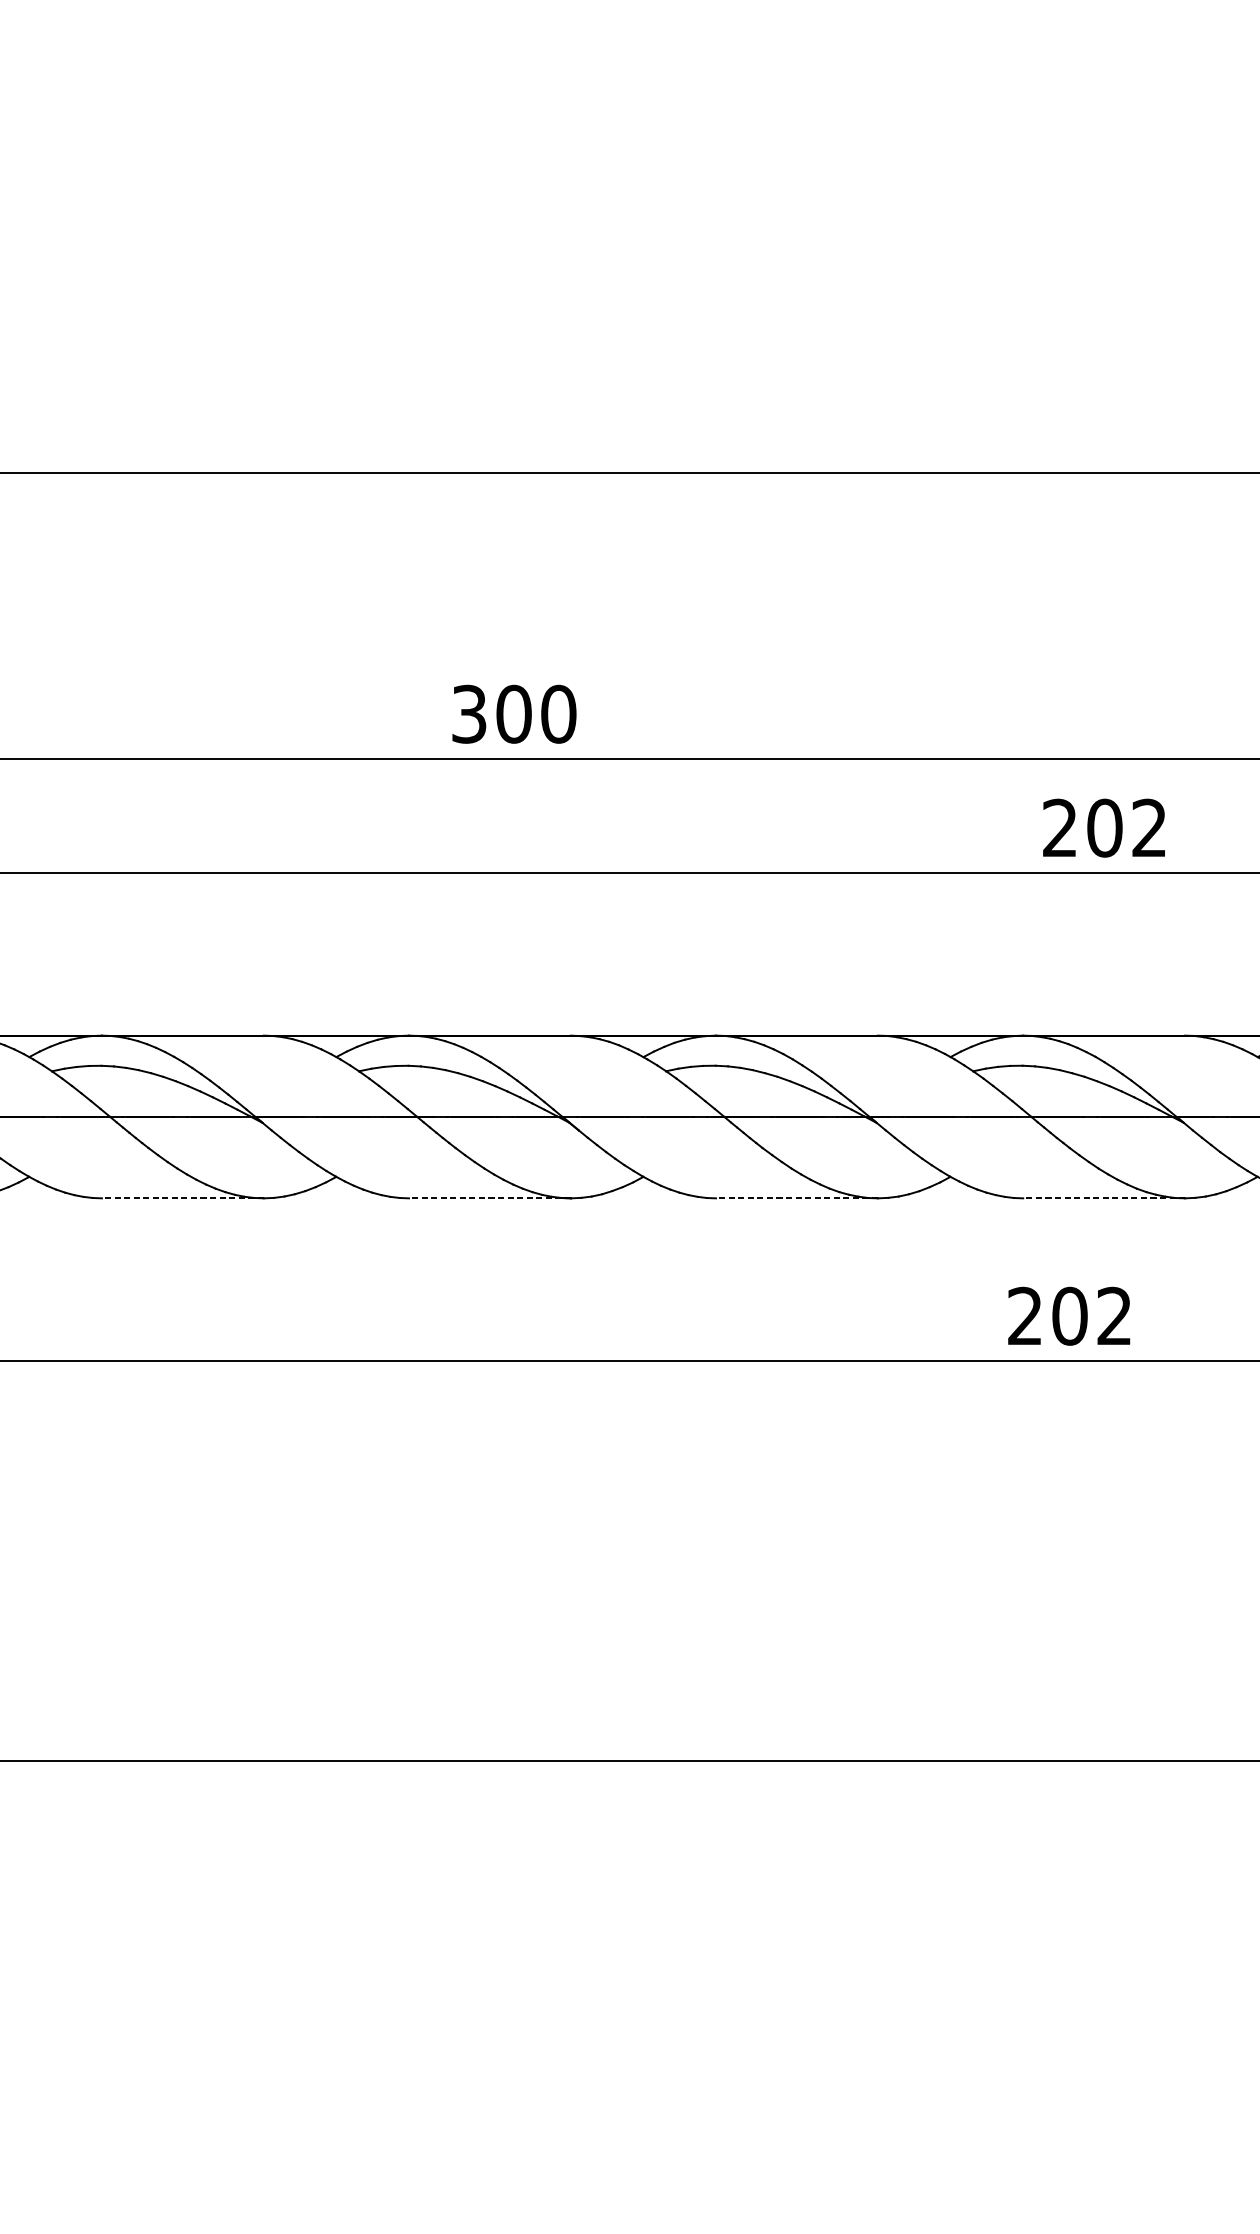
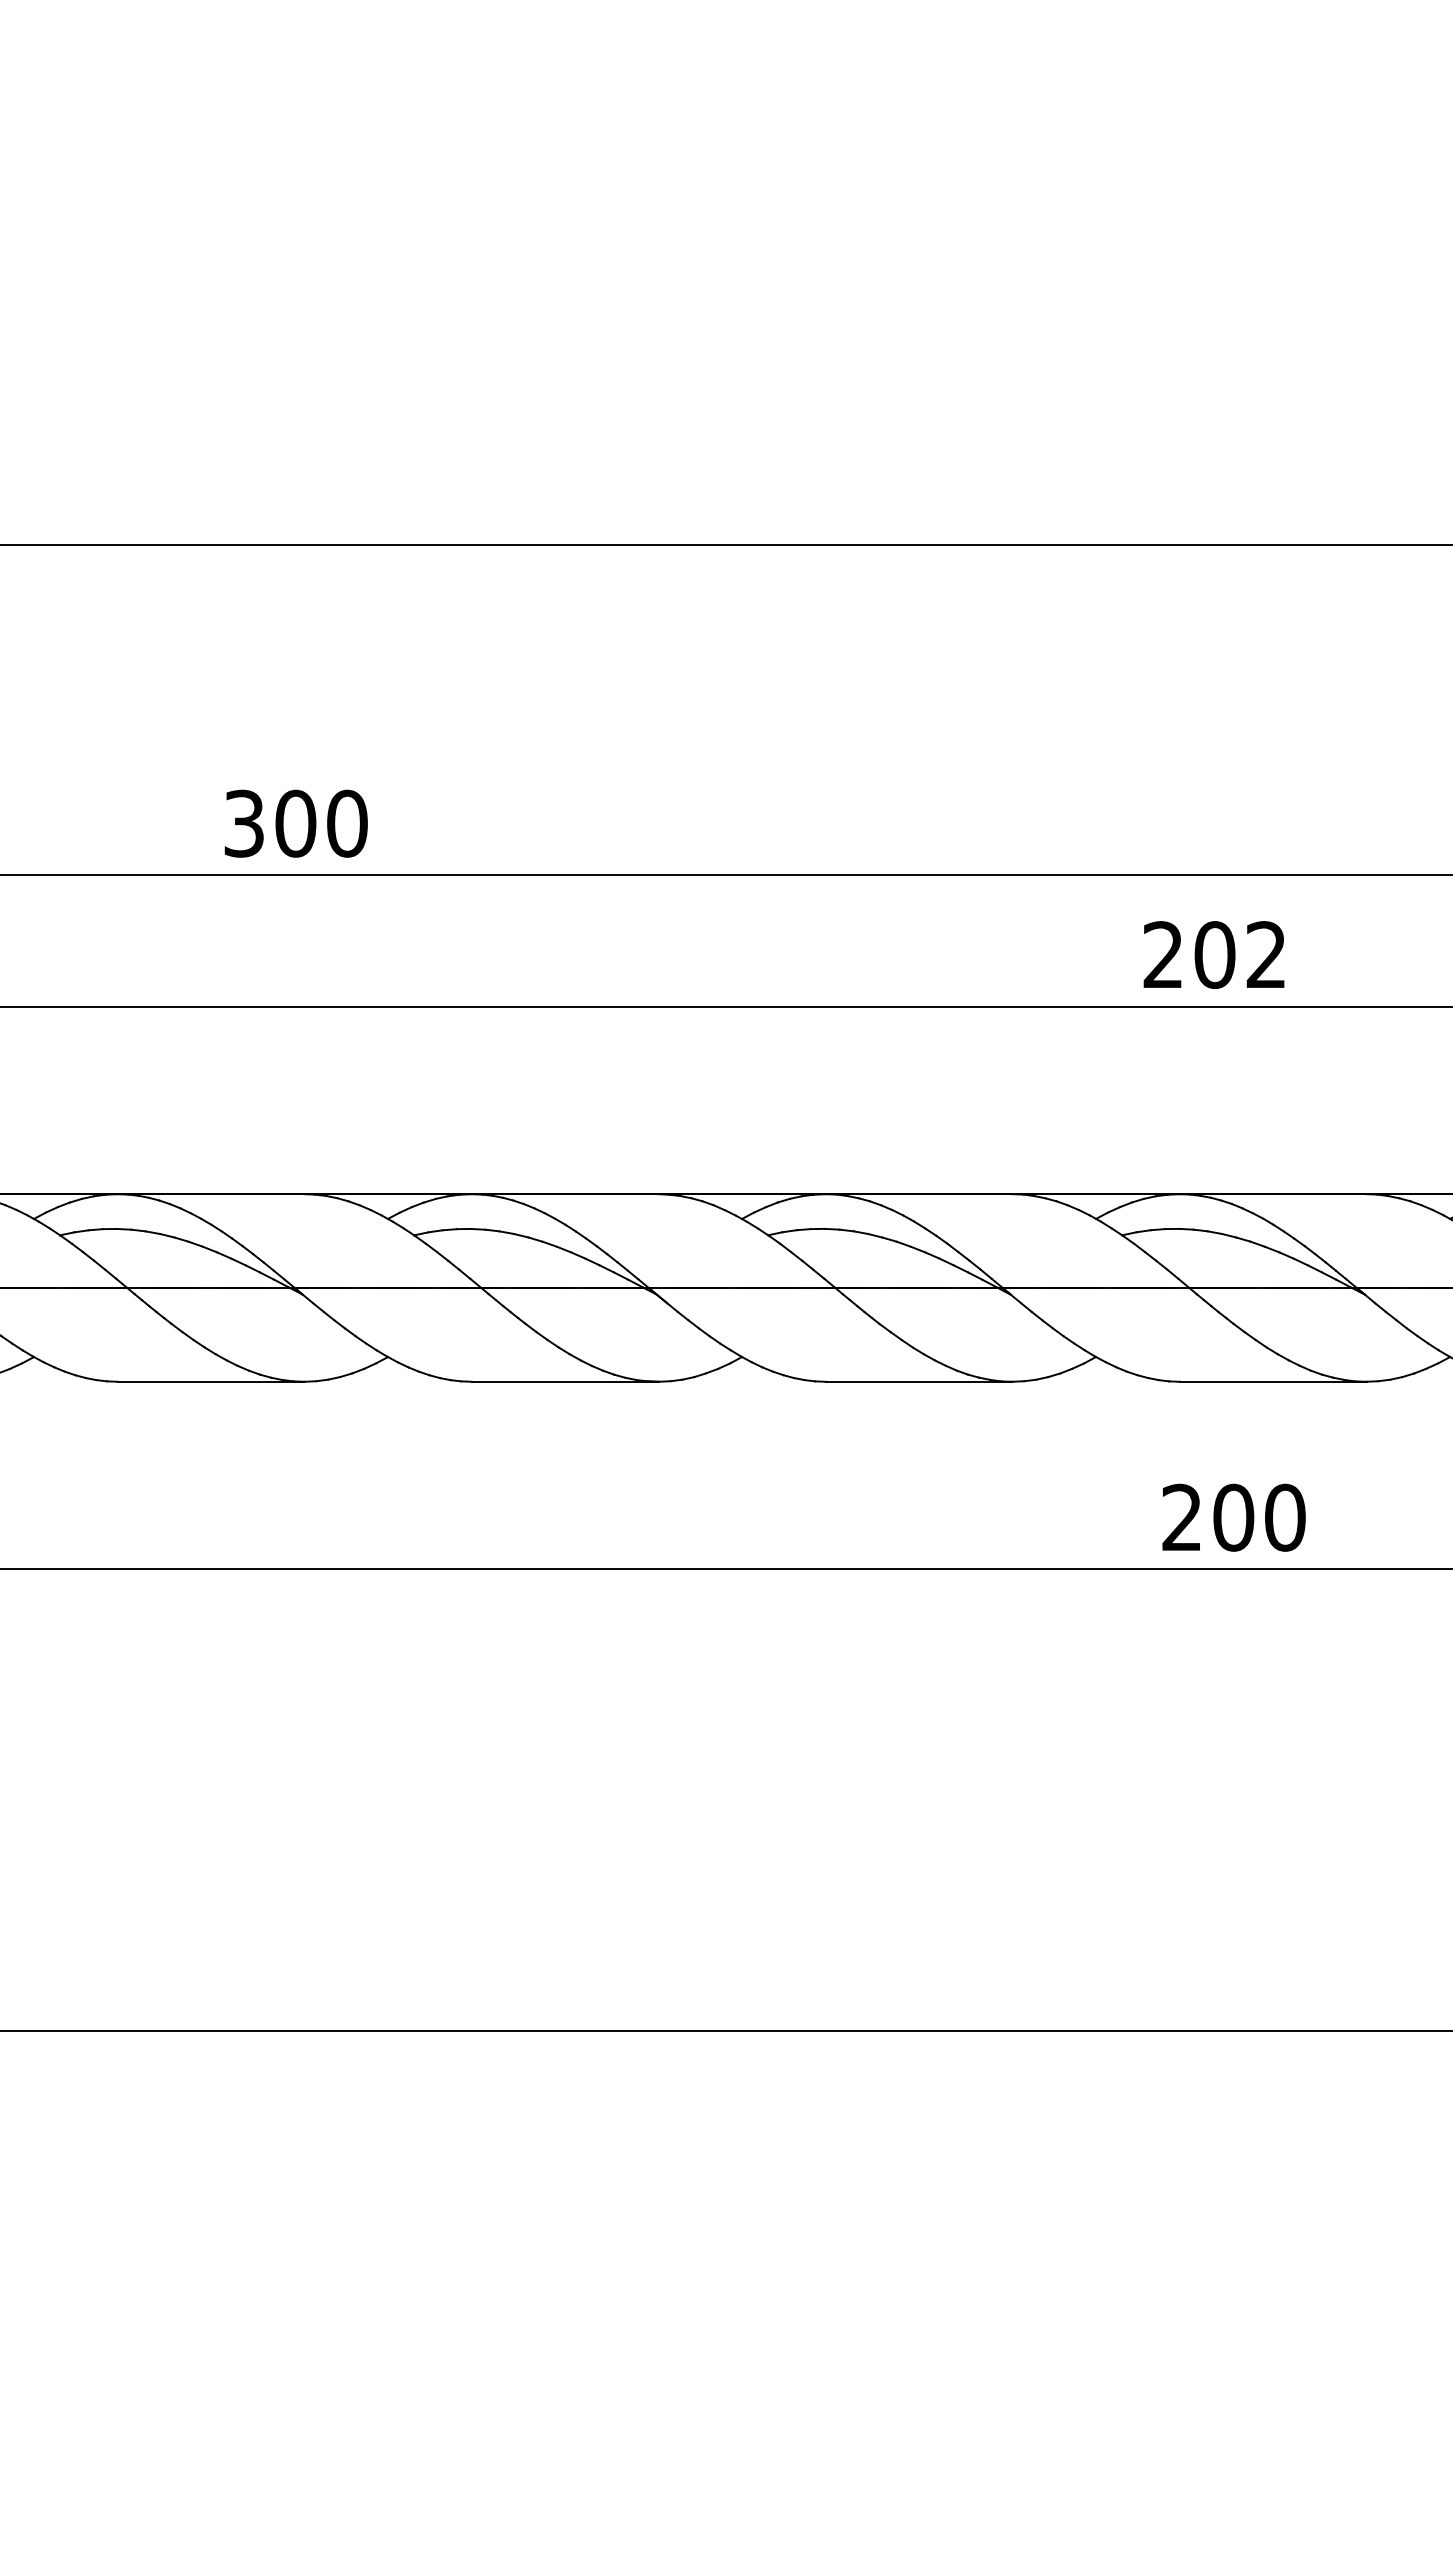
text: (513, 714) -> (295, 823), moved
text: (1103, 828) -> (1213, 955), moved
line: (182, 1198) -> (210, 1381), dashed -> solid
line: (489, 1198) -> (564, 1381), dashed -> solid
line: (796, 1198) -> (918, 1381), dashed -> solid
line: (1103, 1198) -> (1272, 1381), dashed -> solid
text: (1114, 1316) -> (1285, 1517), 202 -> 200

